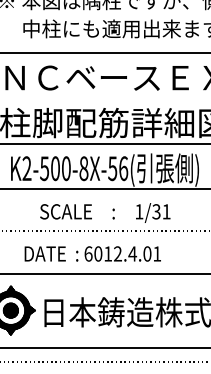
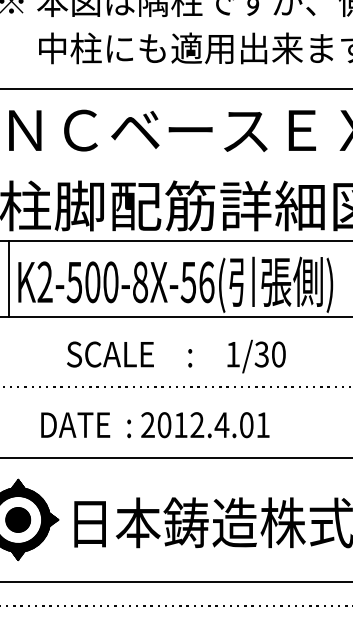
line: (5, 166) -> (9, 278), added
text: (166, 211) -> (278, 354), 1/31 -> 1/30
text: (88, 253) -> (148, 424), 6012.4.01 -> 2012.4.01

